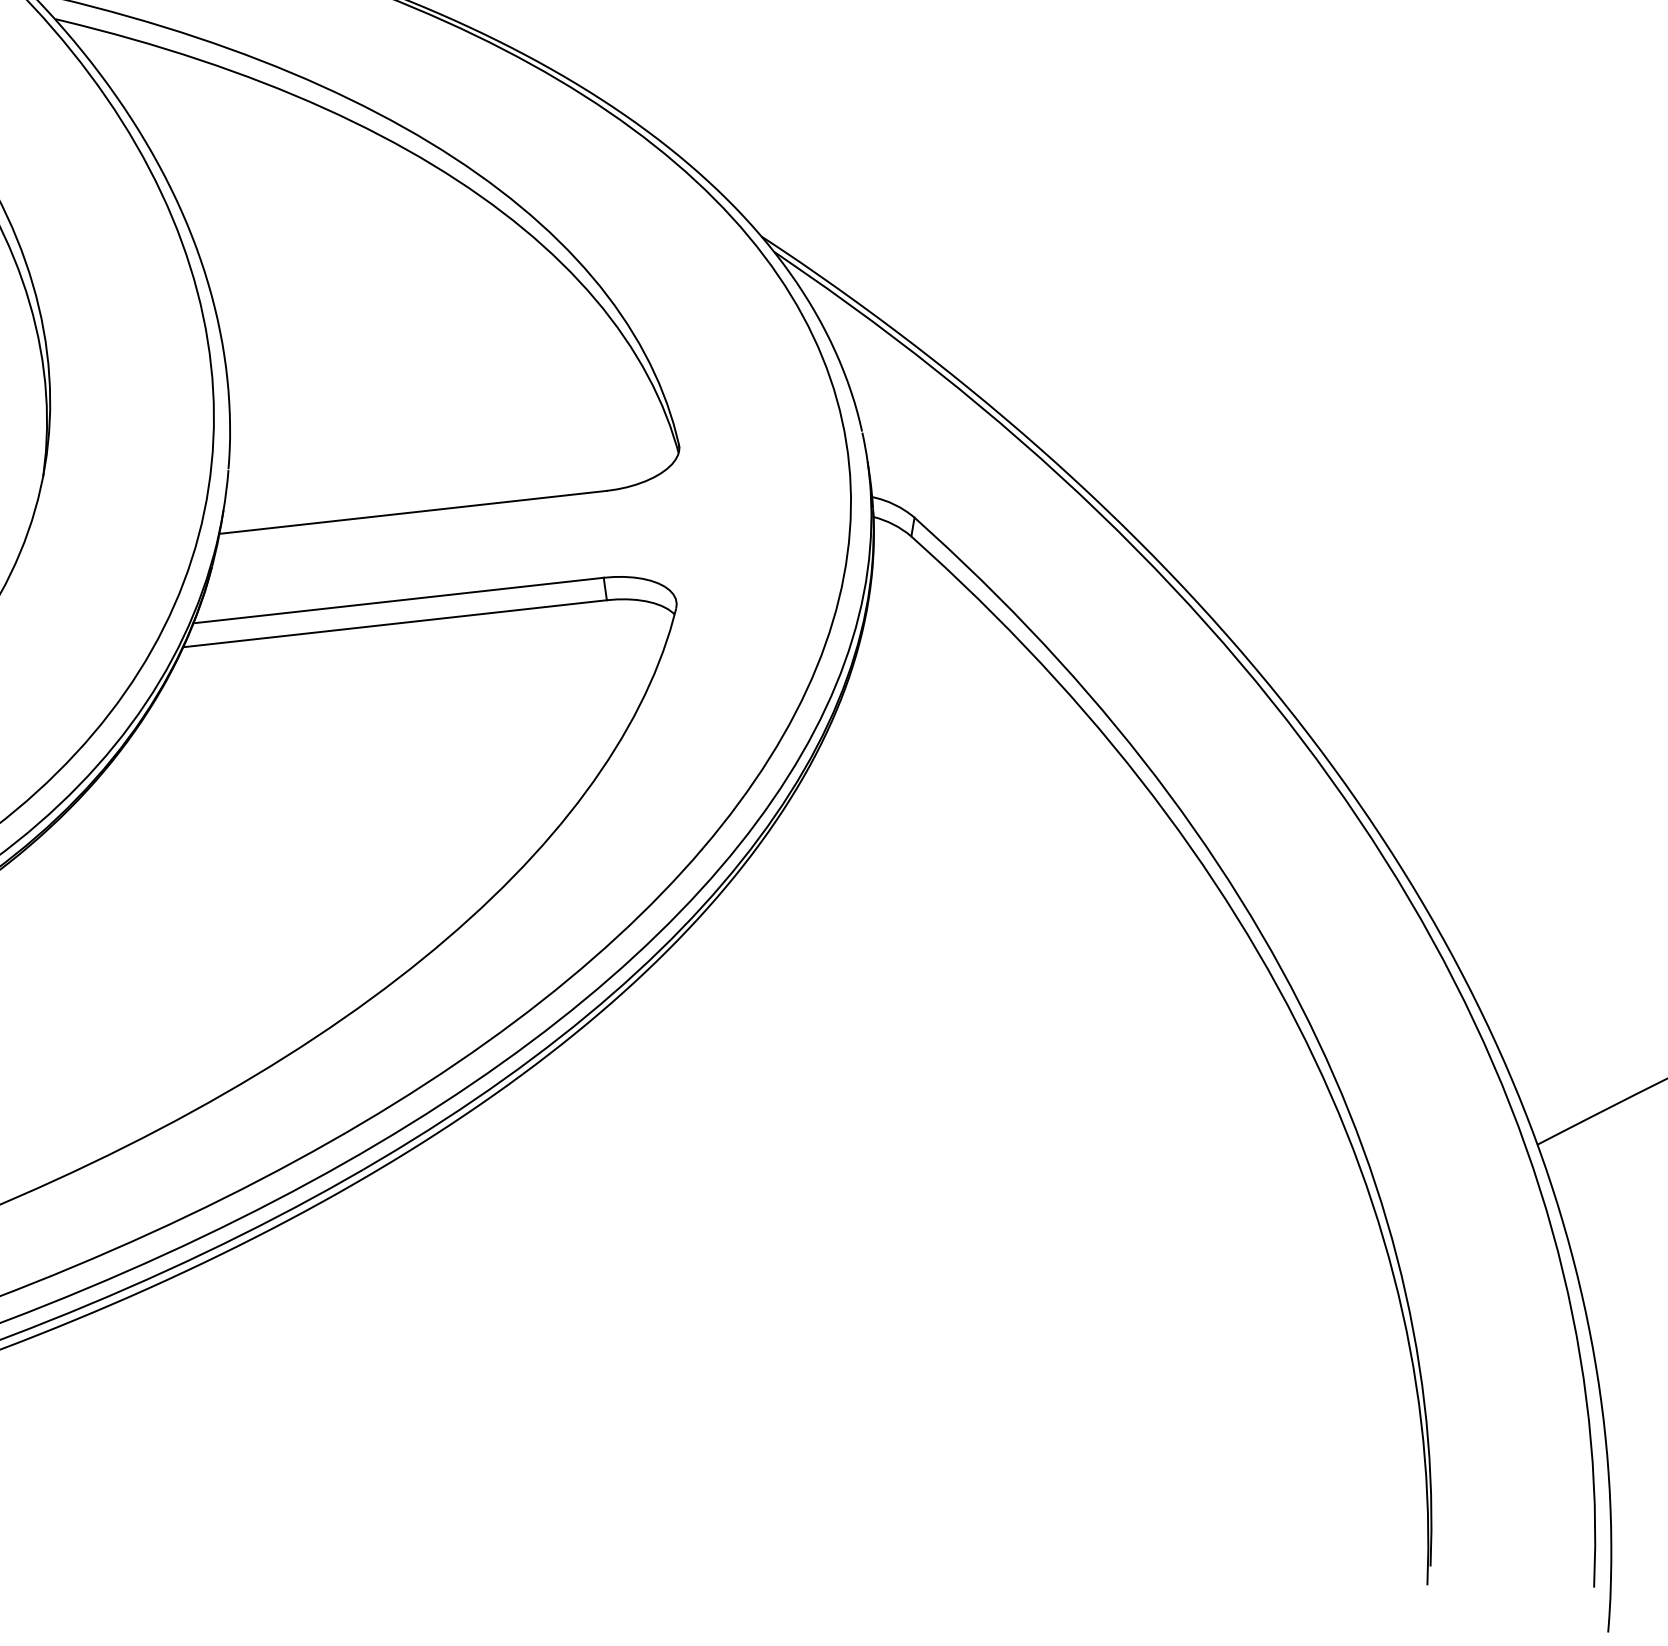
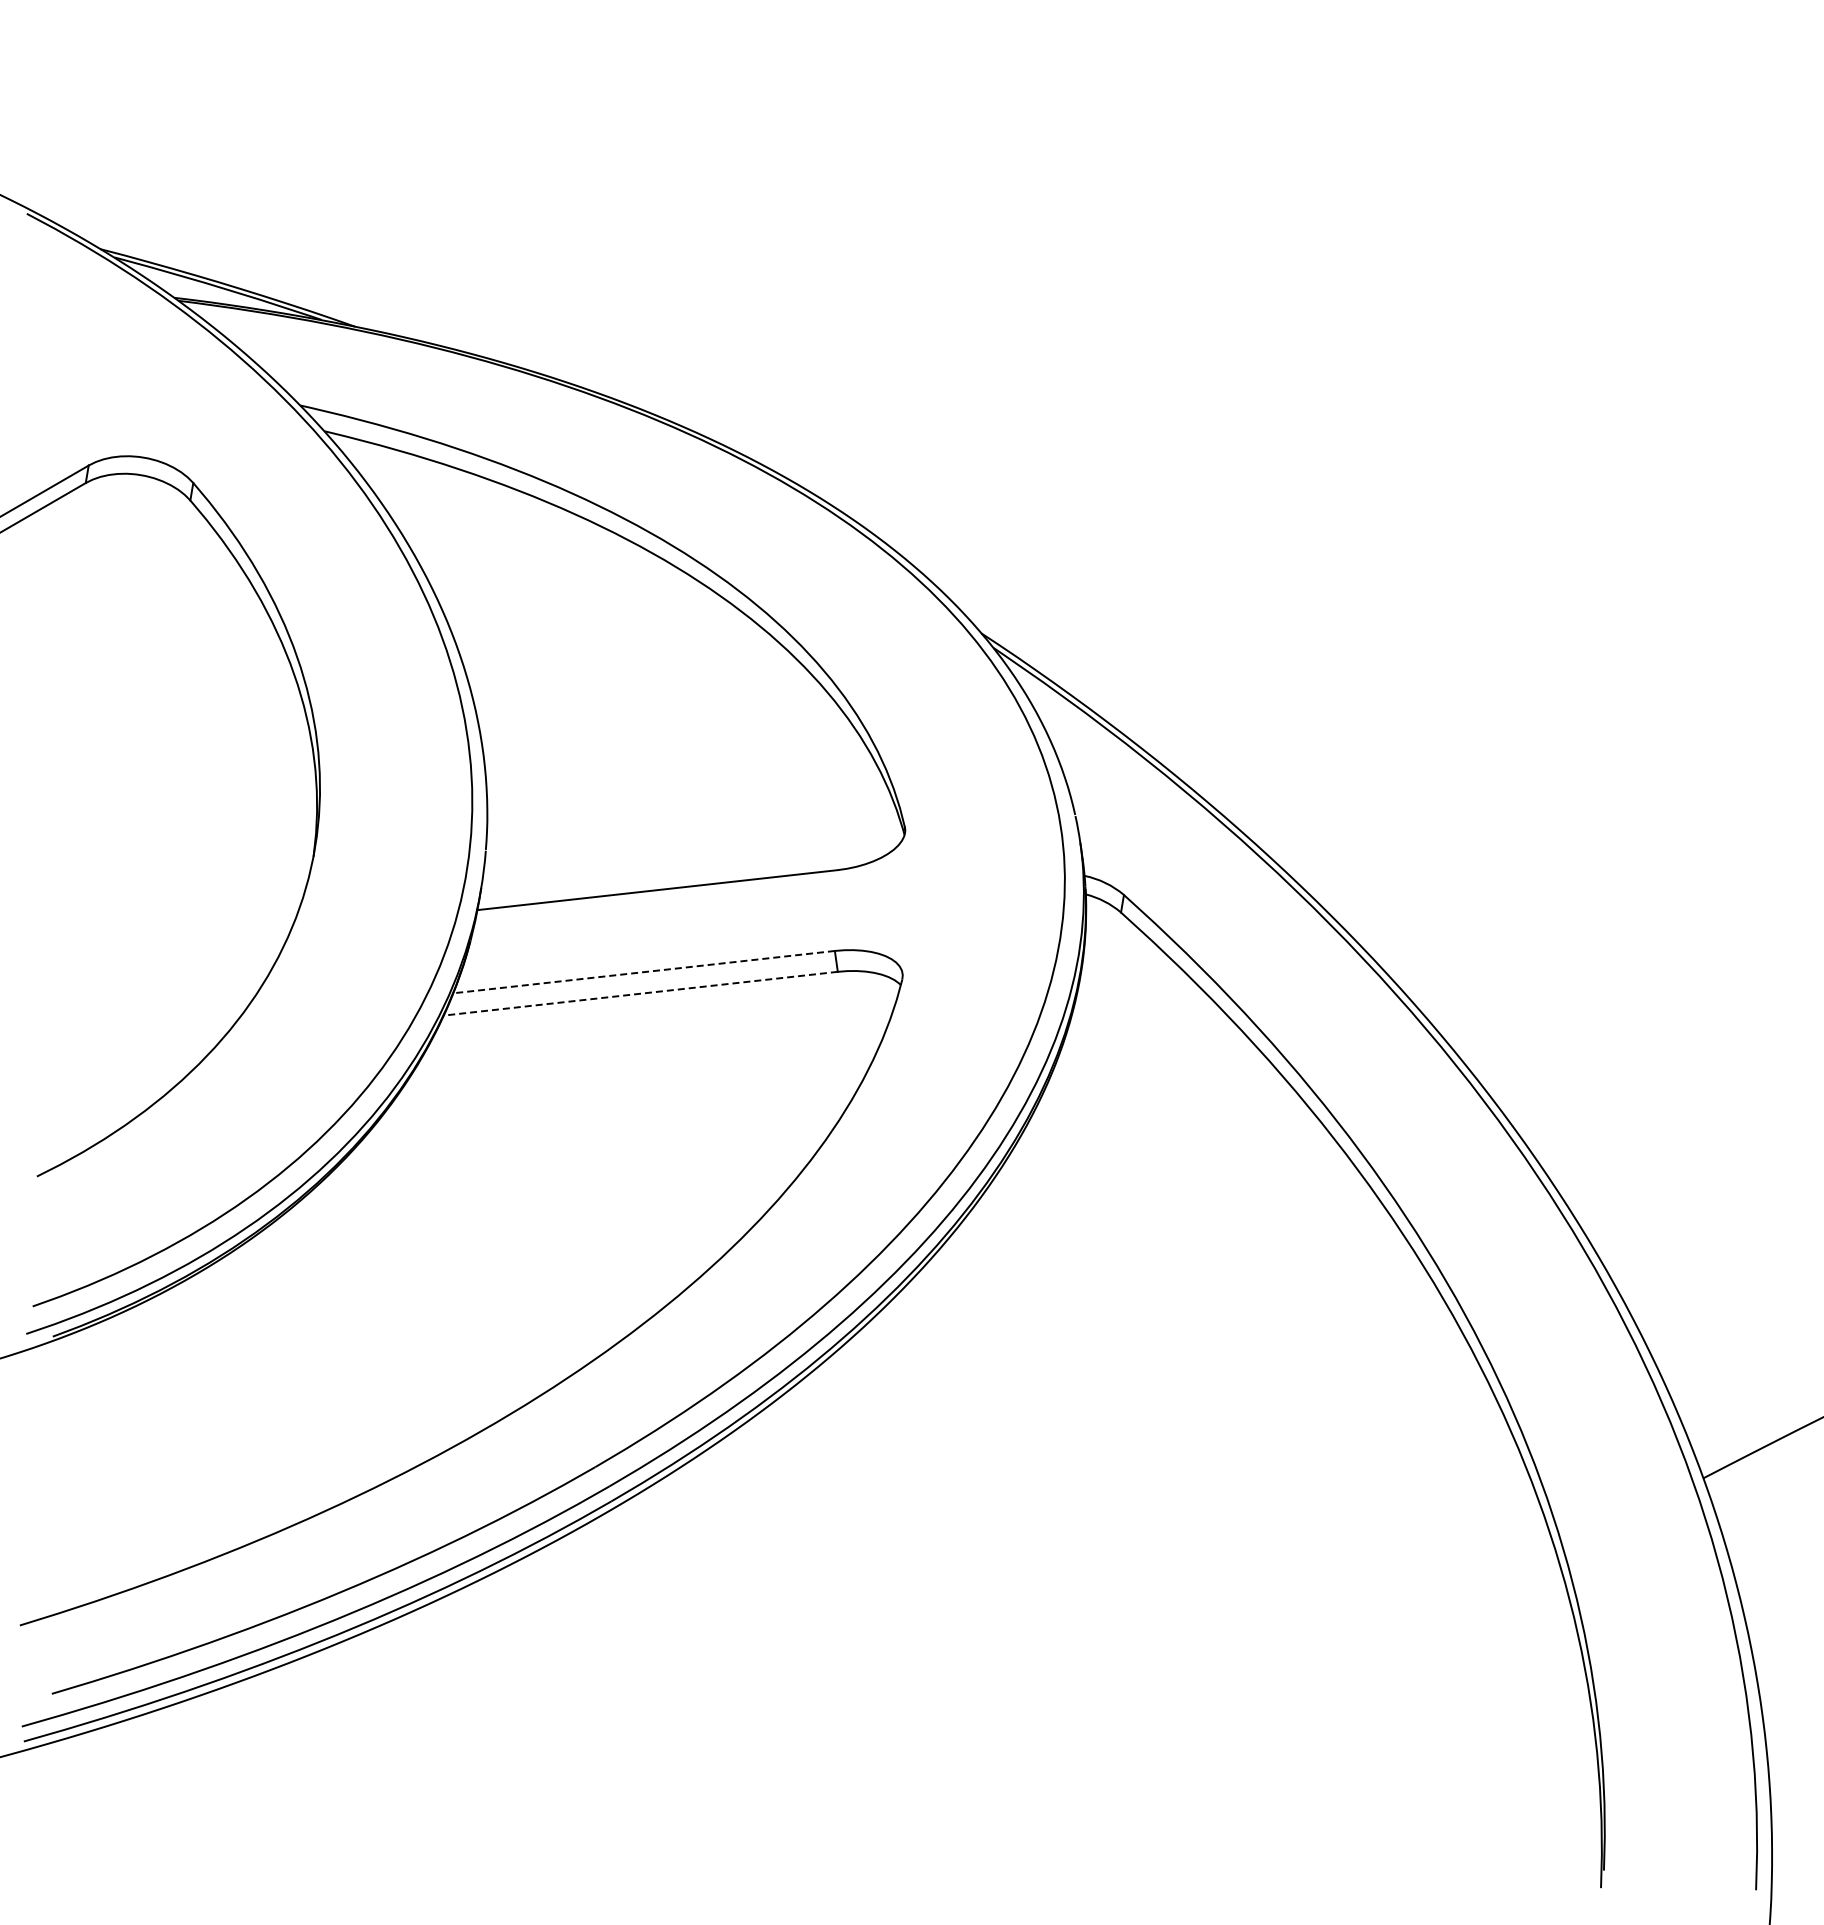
line: (399, 600) -> (644, 972), solid -> dashed
line: (394, 623) -> (640, 993), solid -> dashed

